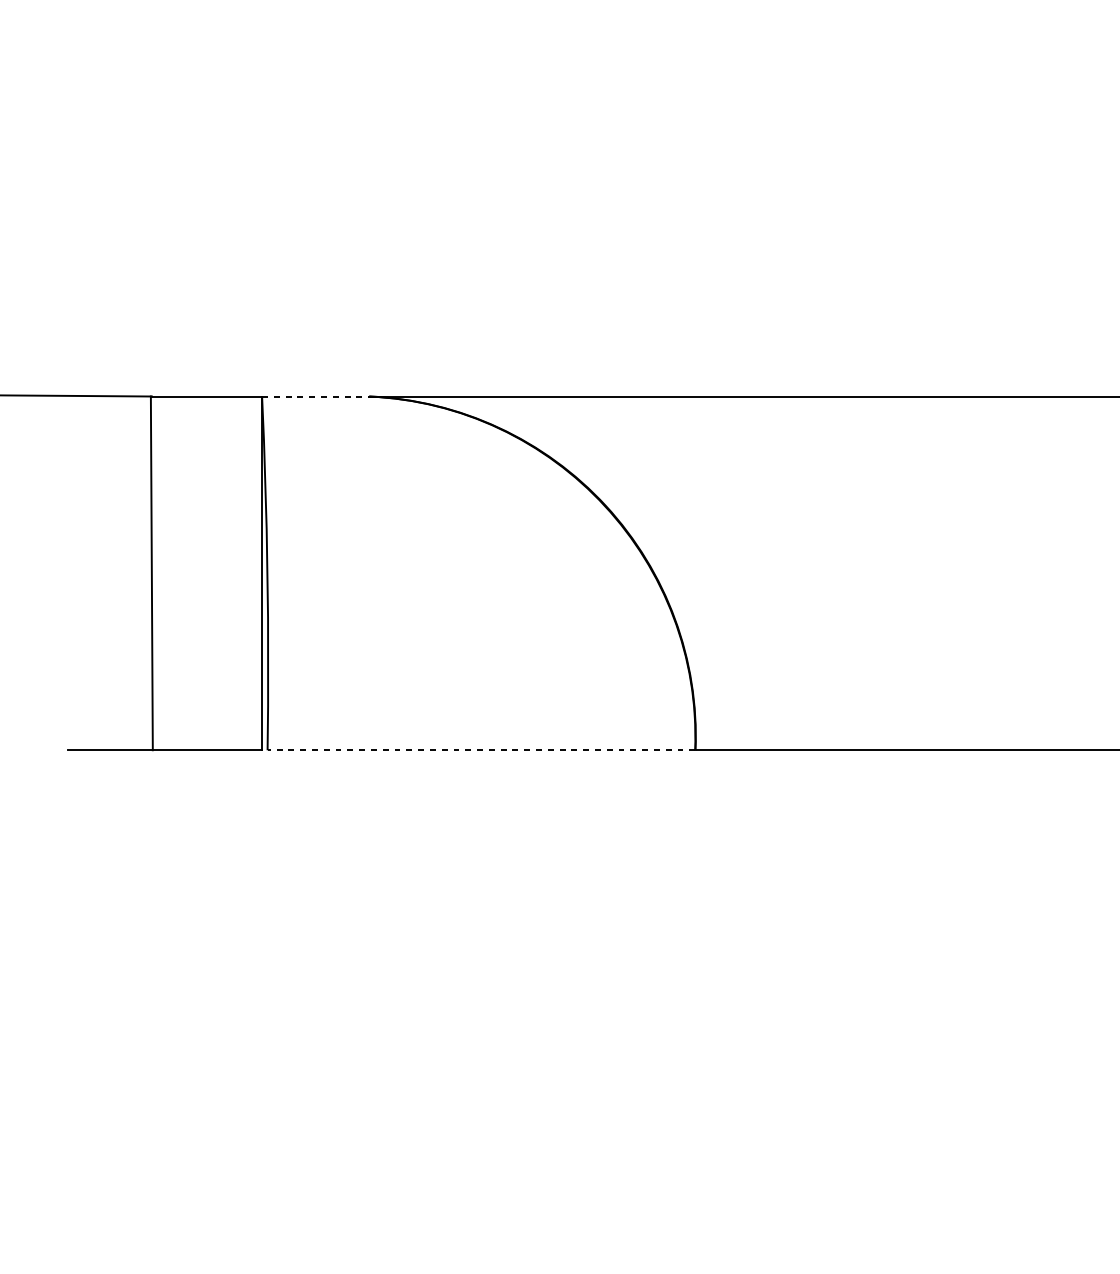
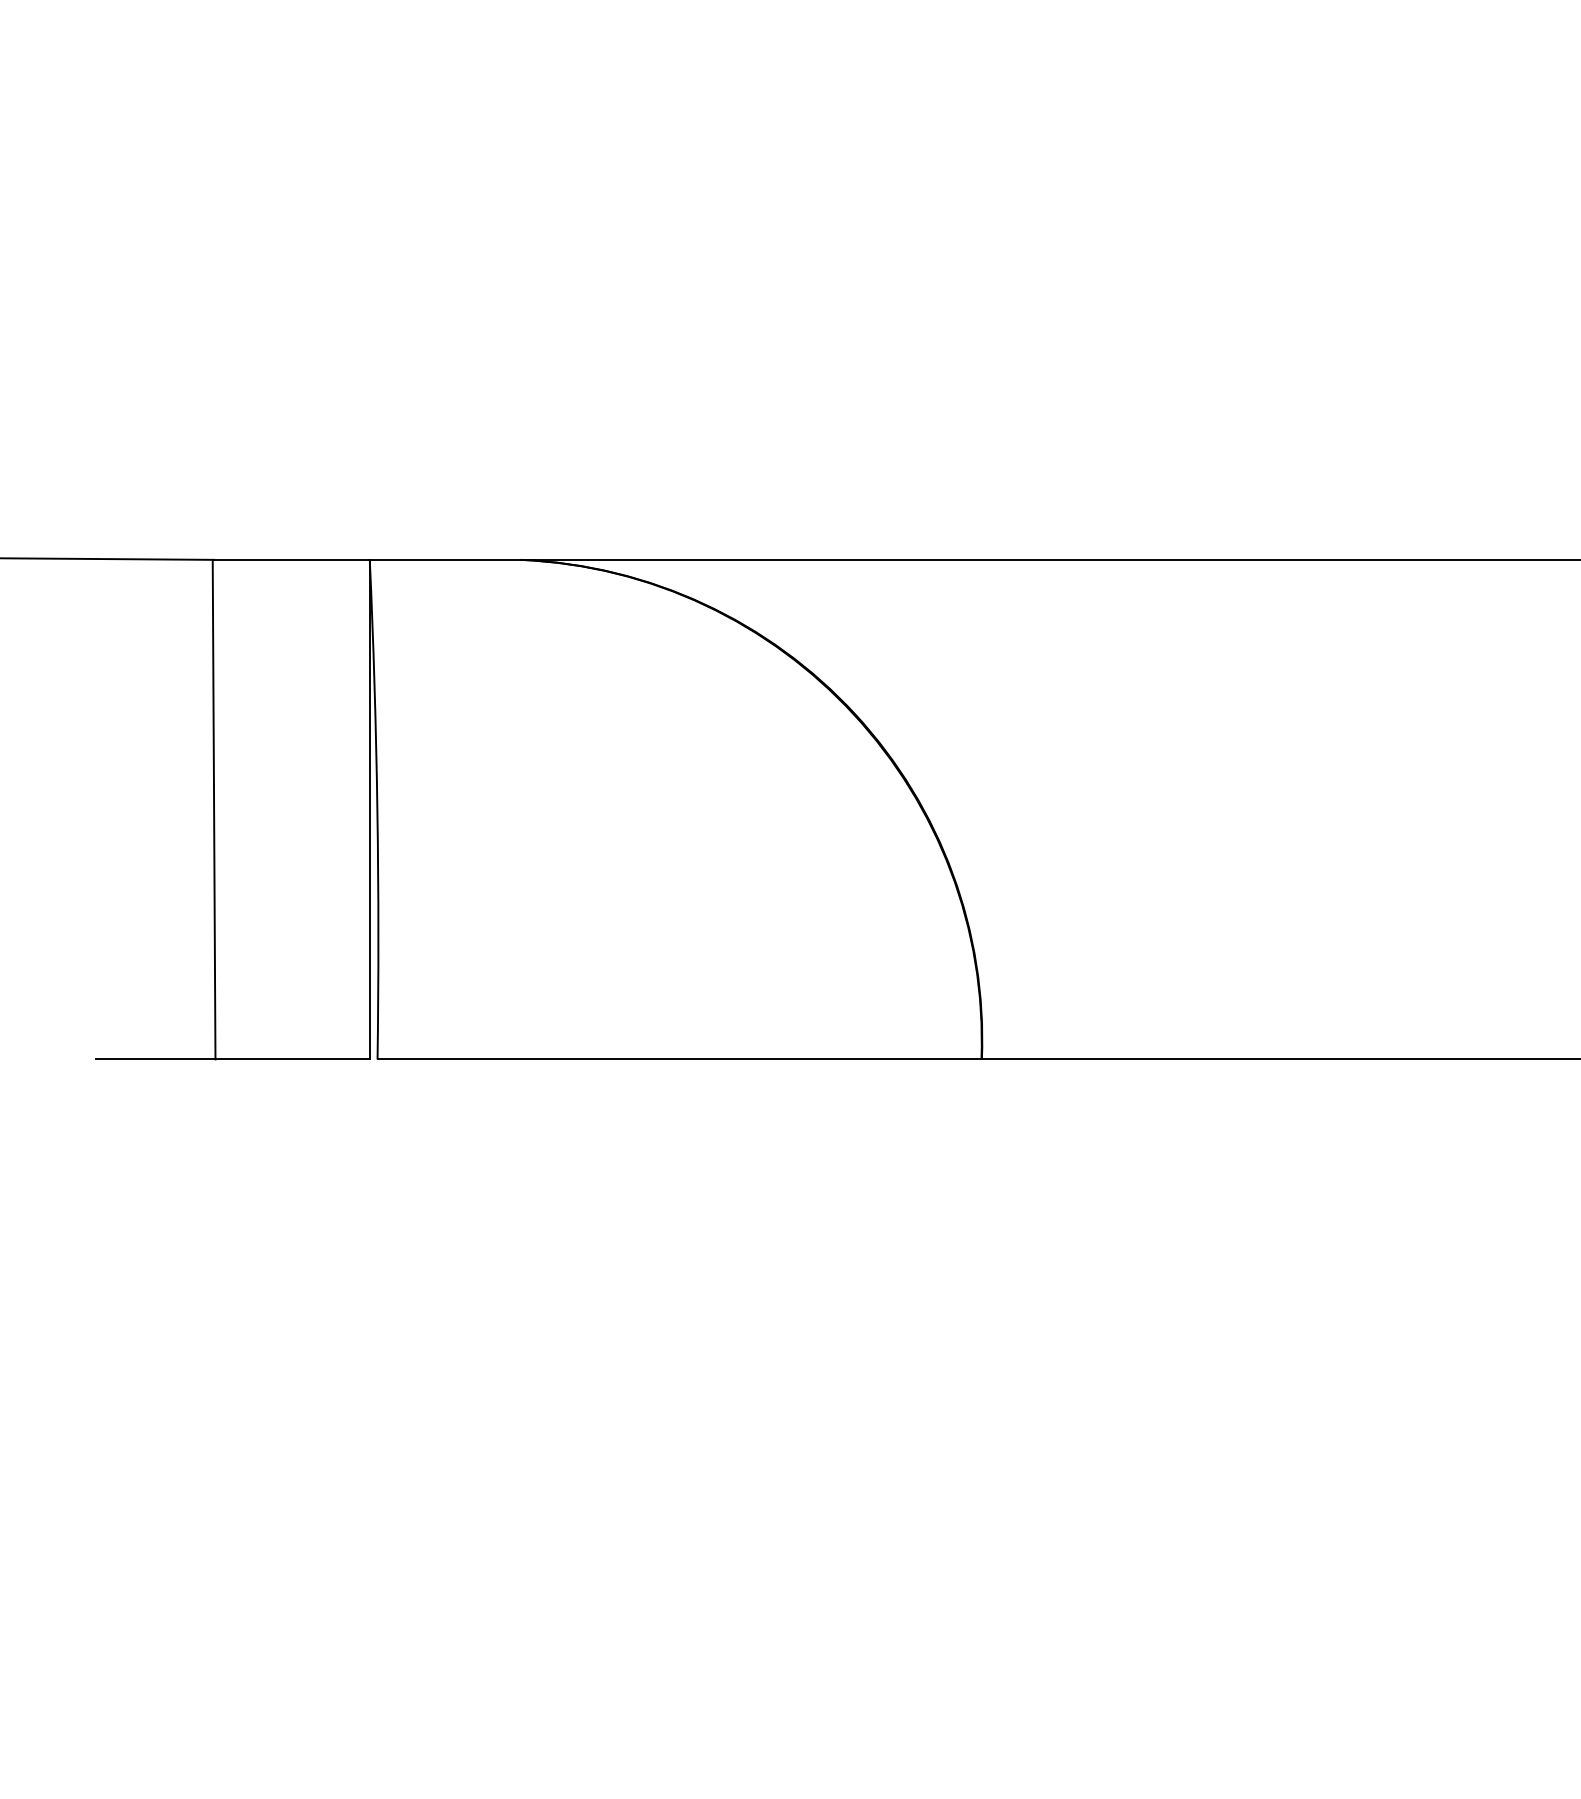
line: (315, 396) -> (445, 559), dashed -> solid
line: (481, 750) -> (679, 1059), dashed -> solid

